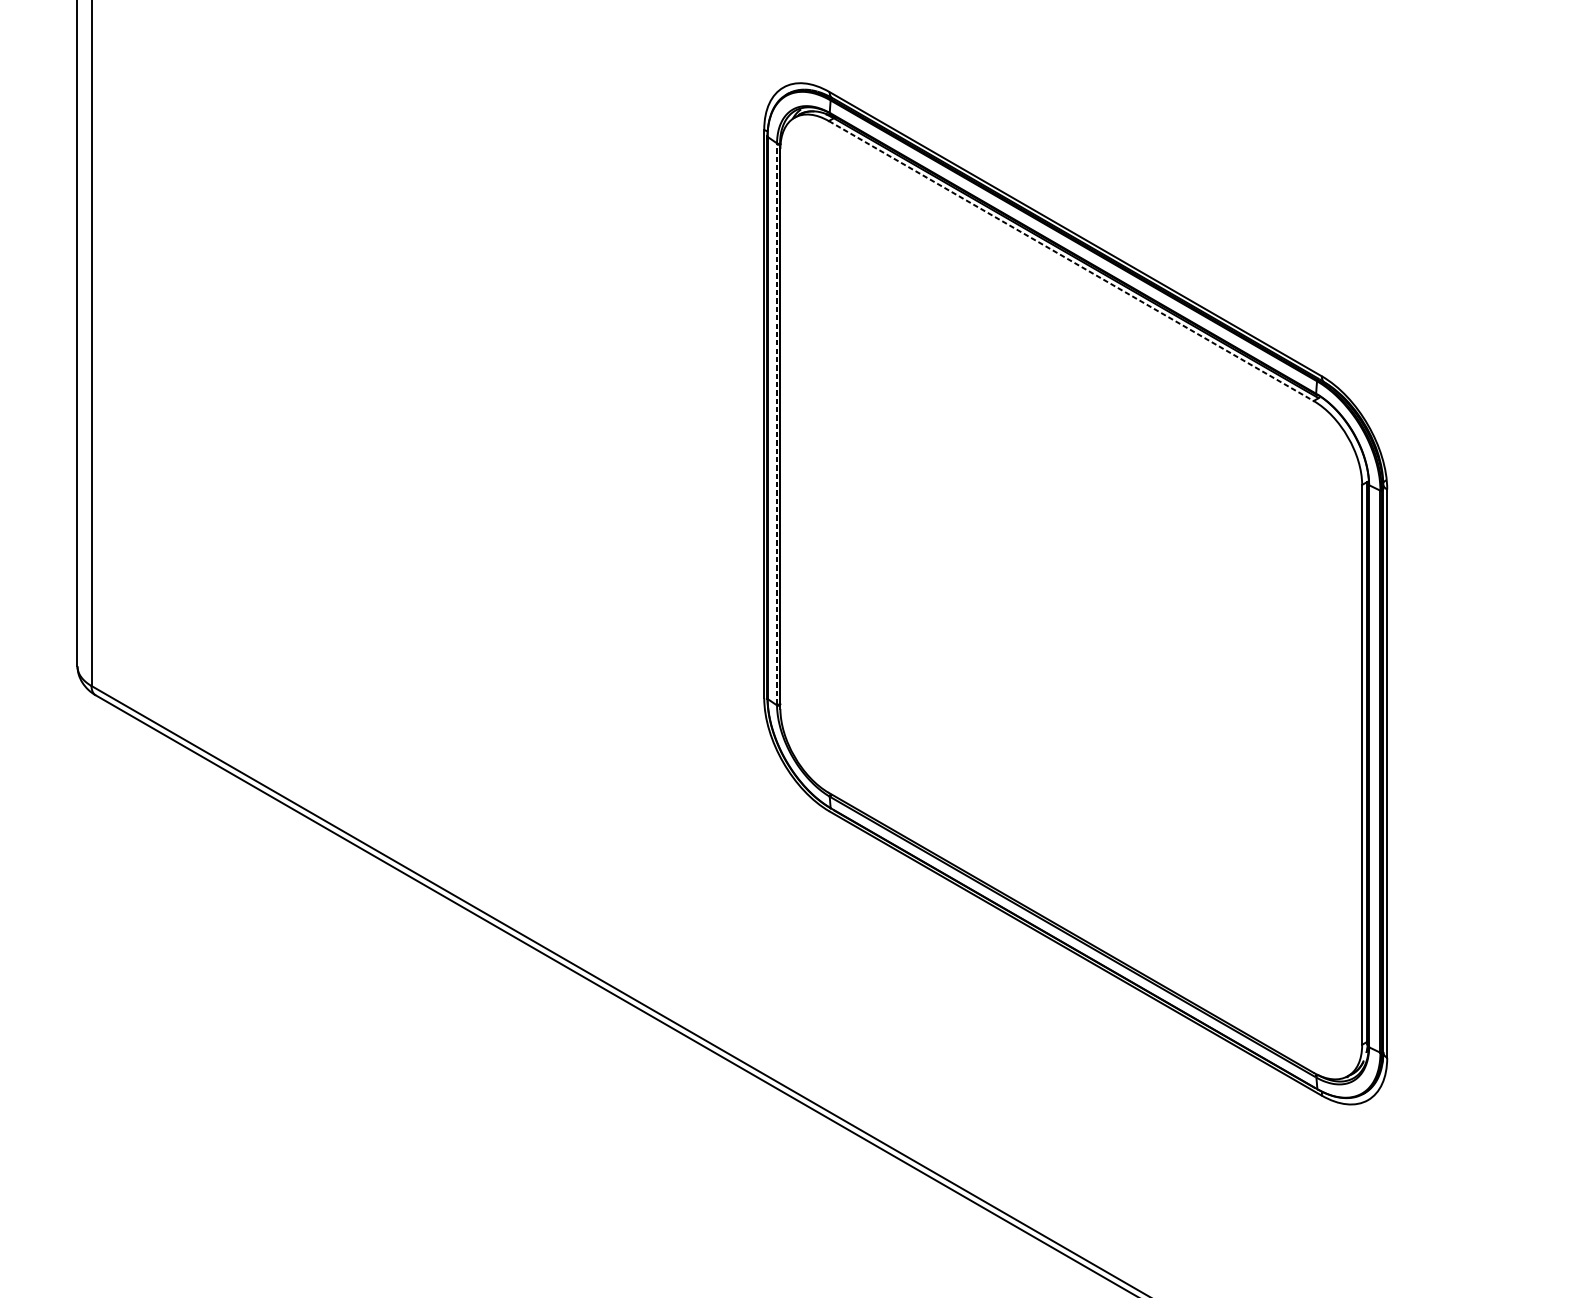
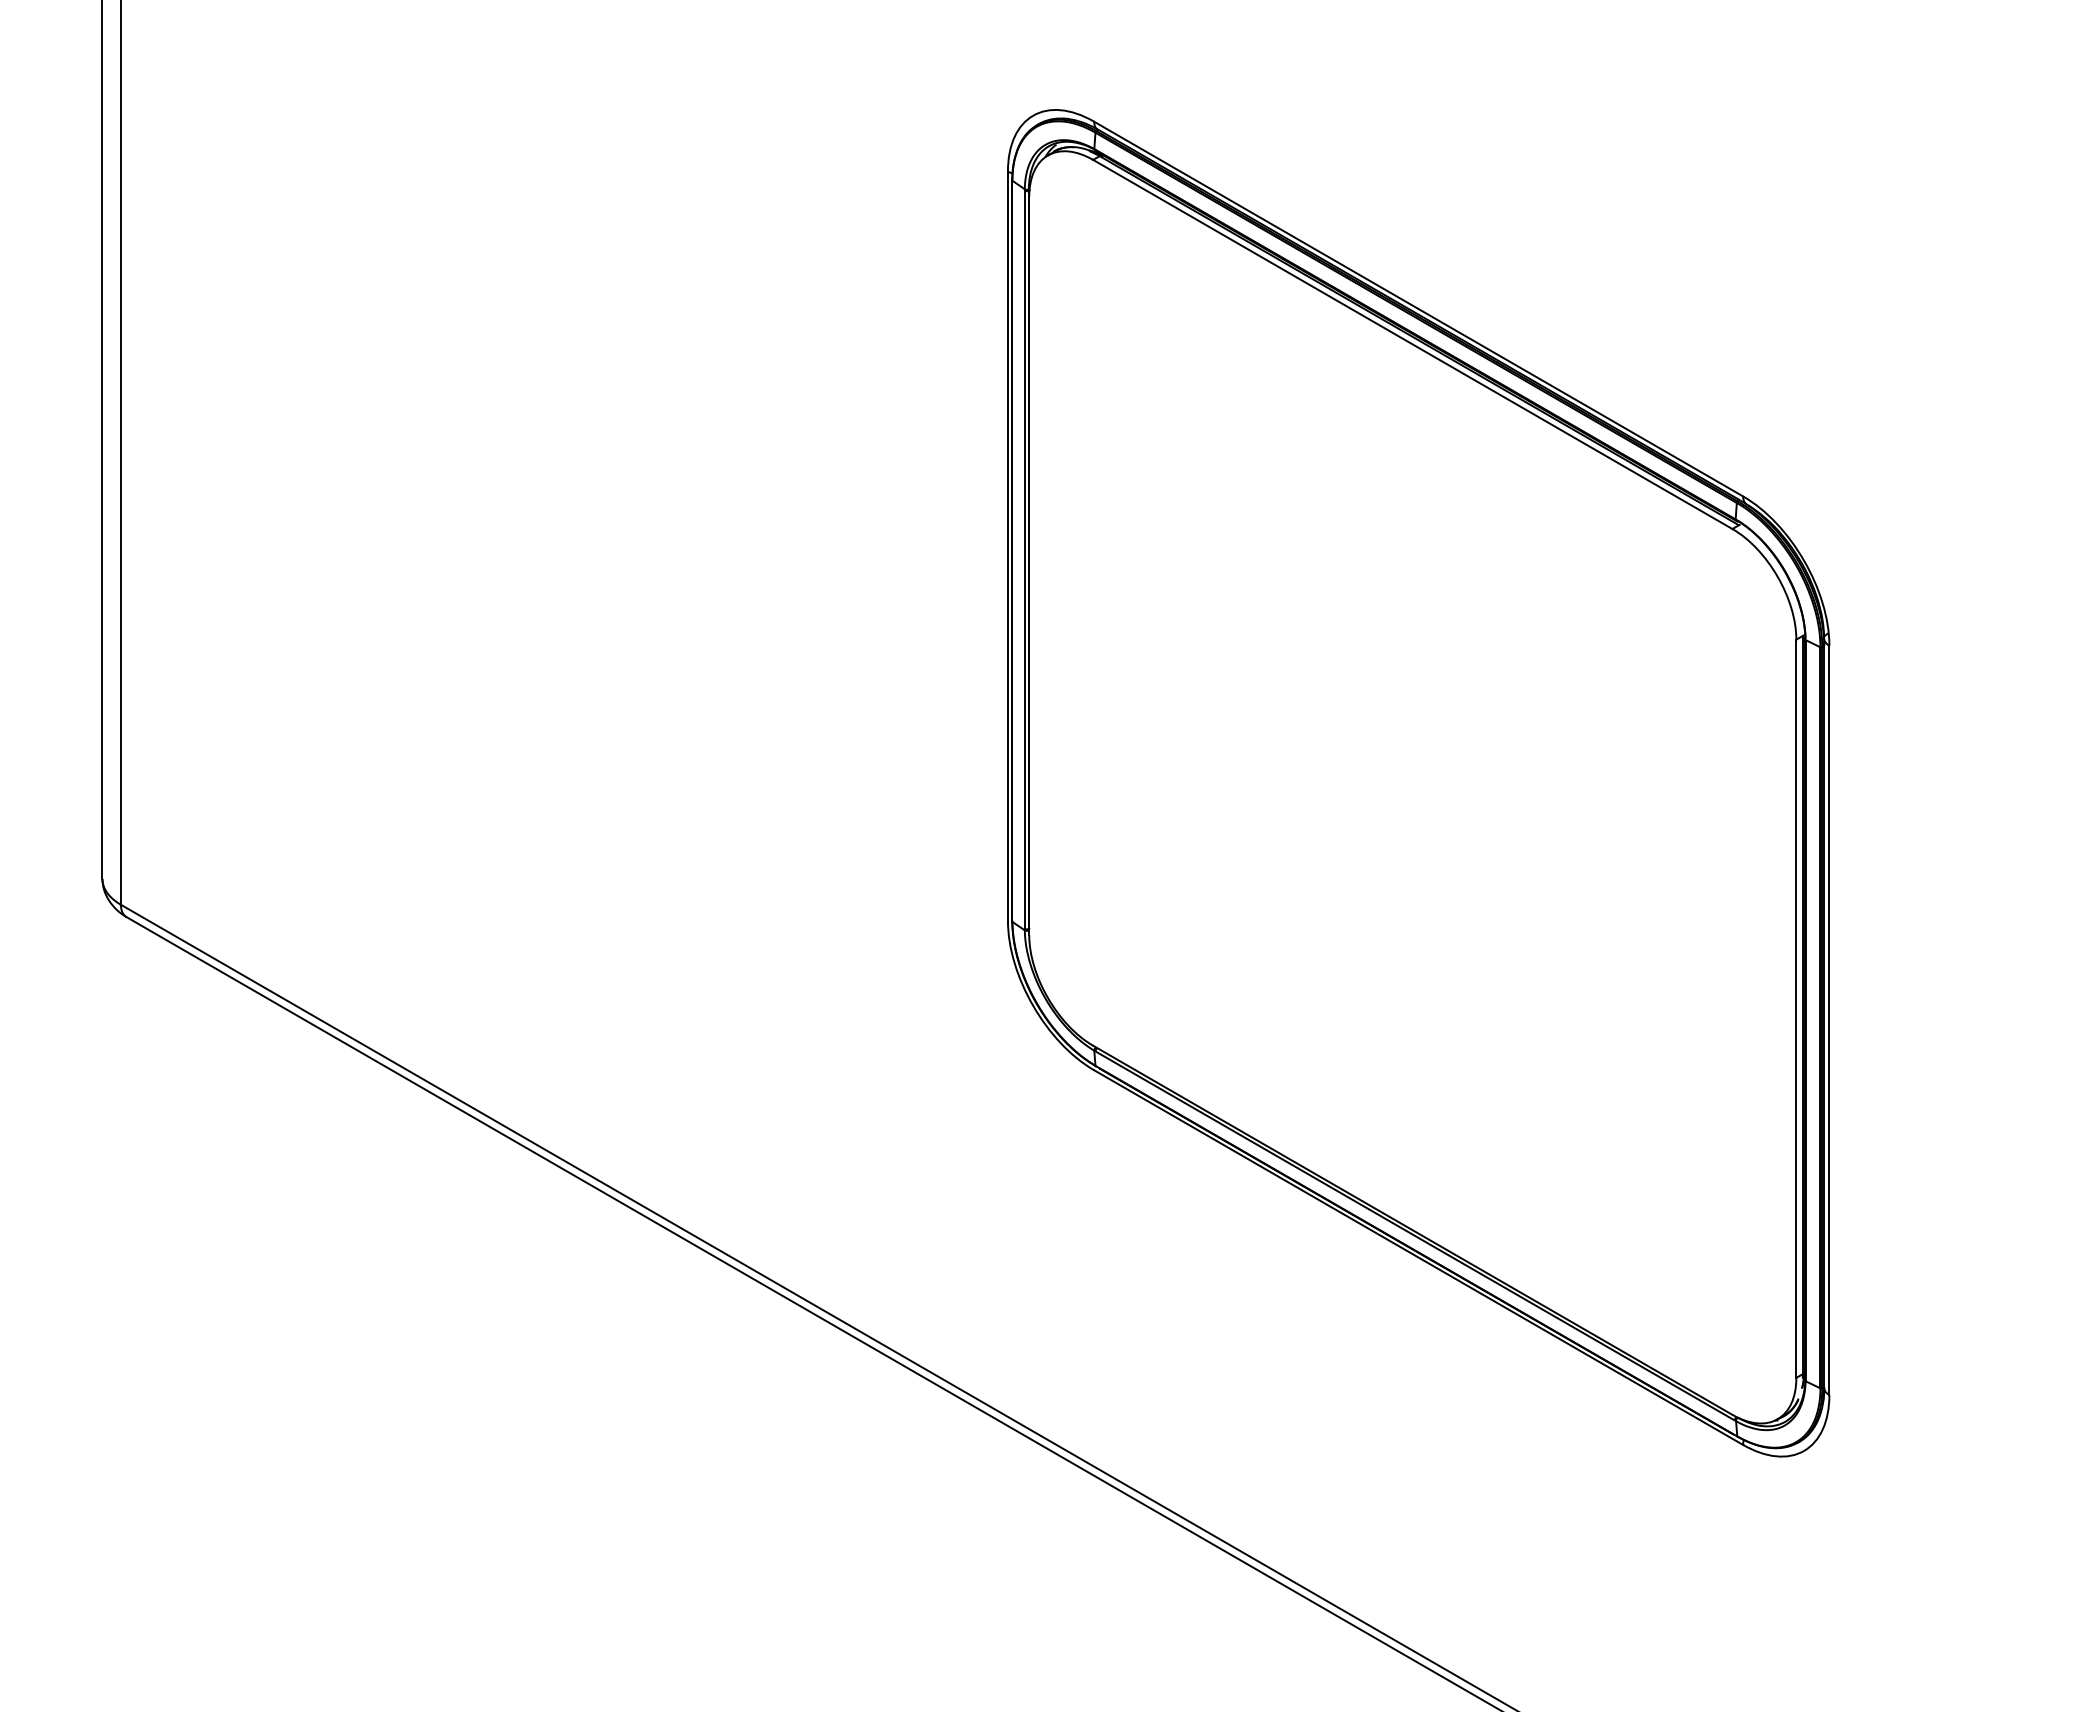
line: (1071, 261) -> (1413, 344), dashed -> solid
line: (776, 424) -> (1024, 559), dashed -> solid

